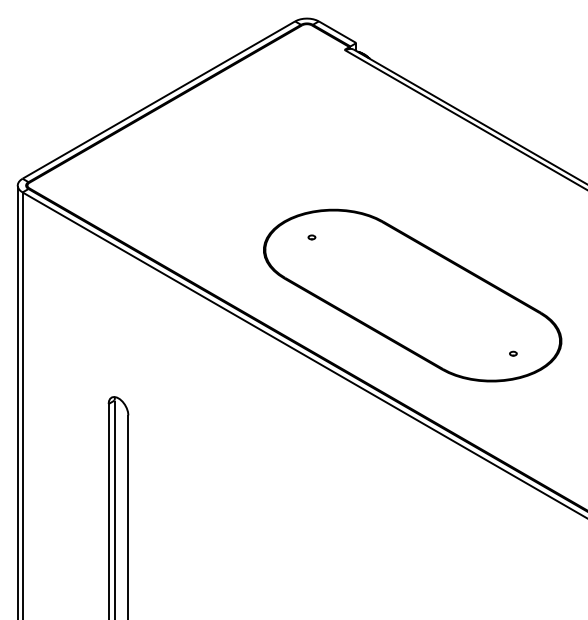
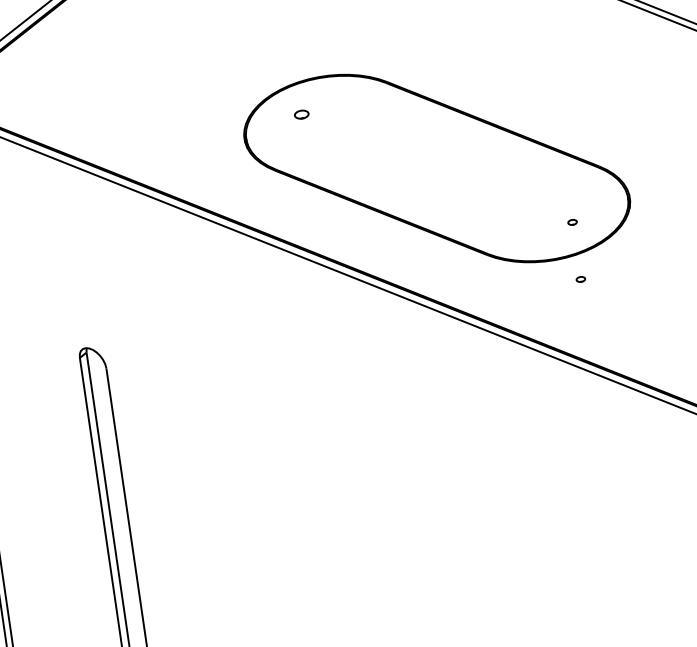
part: (311, 237) -> (301, 114), size x1.6
part: (513, 399) -> (580, 279), added

